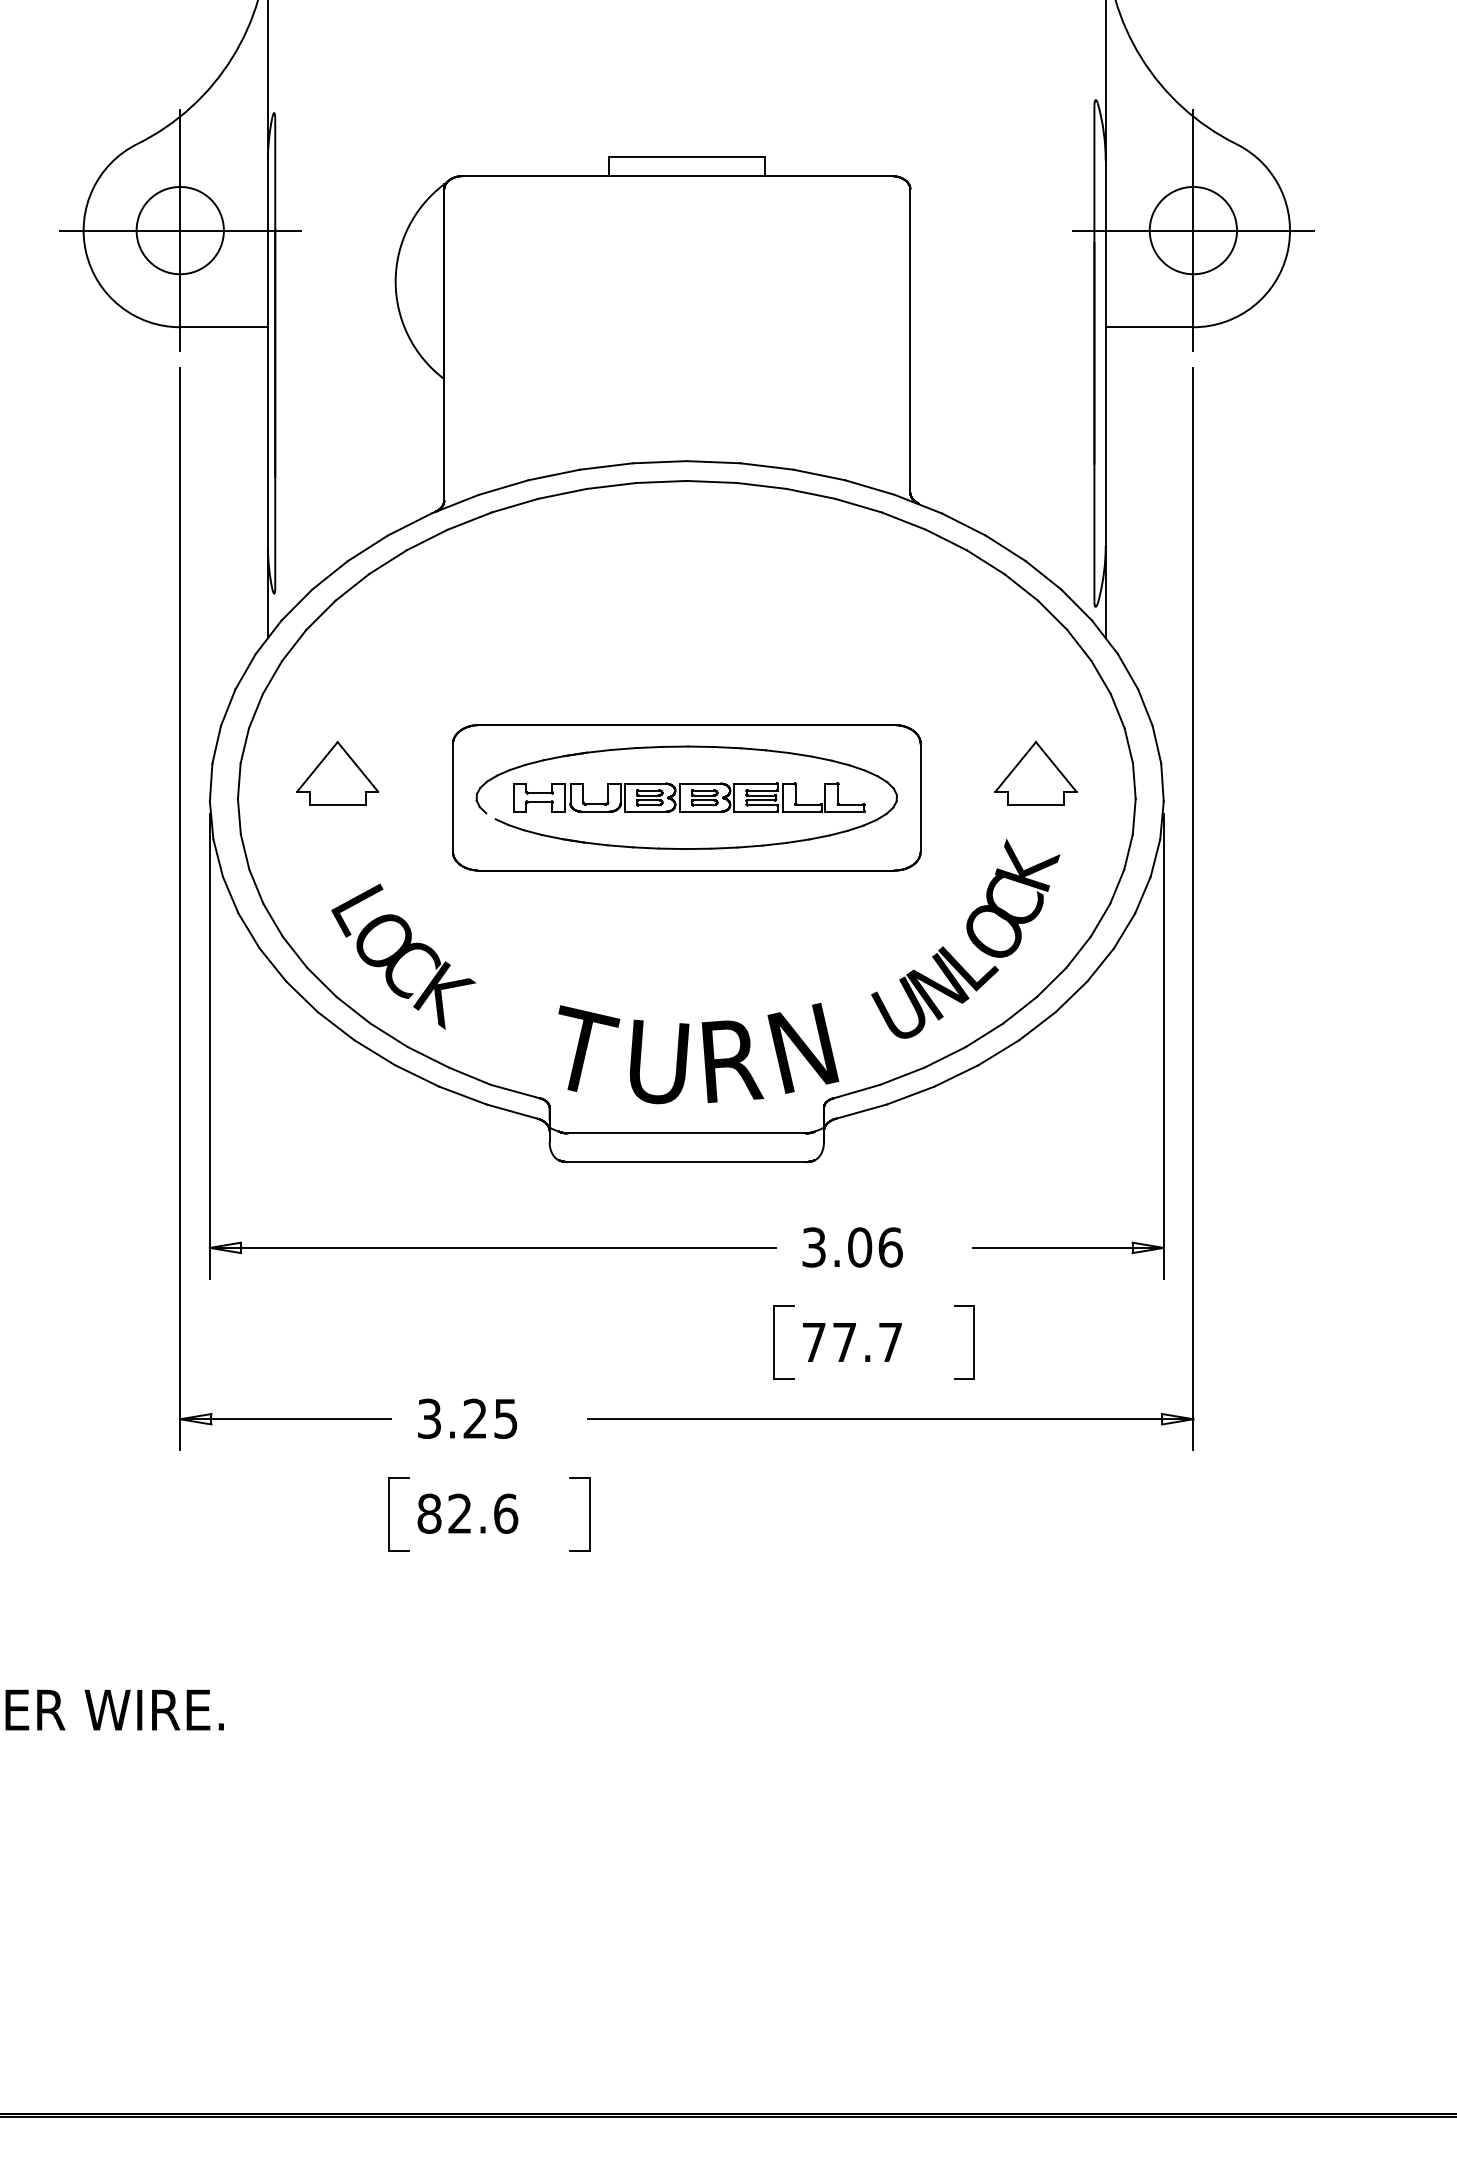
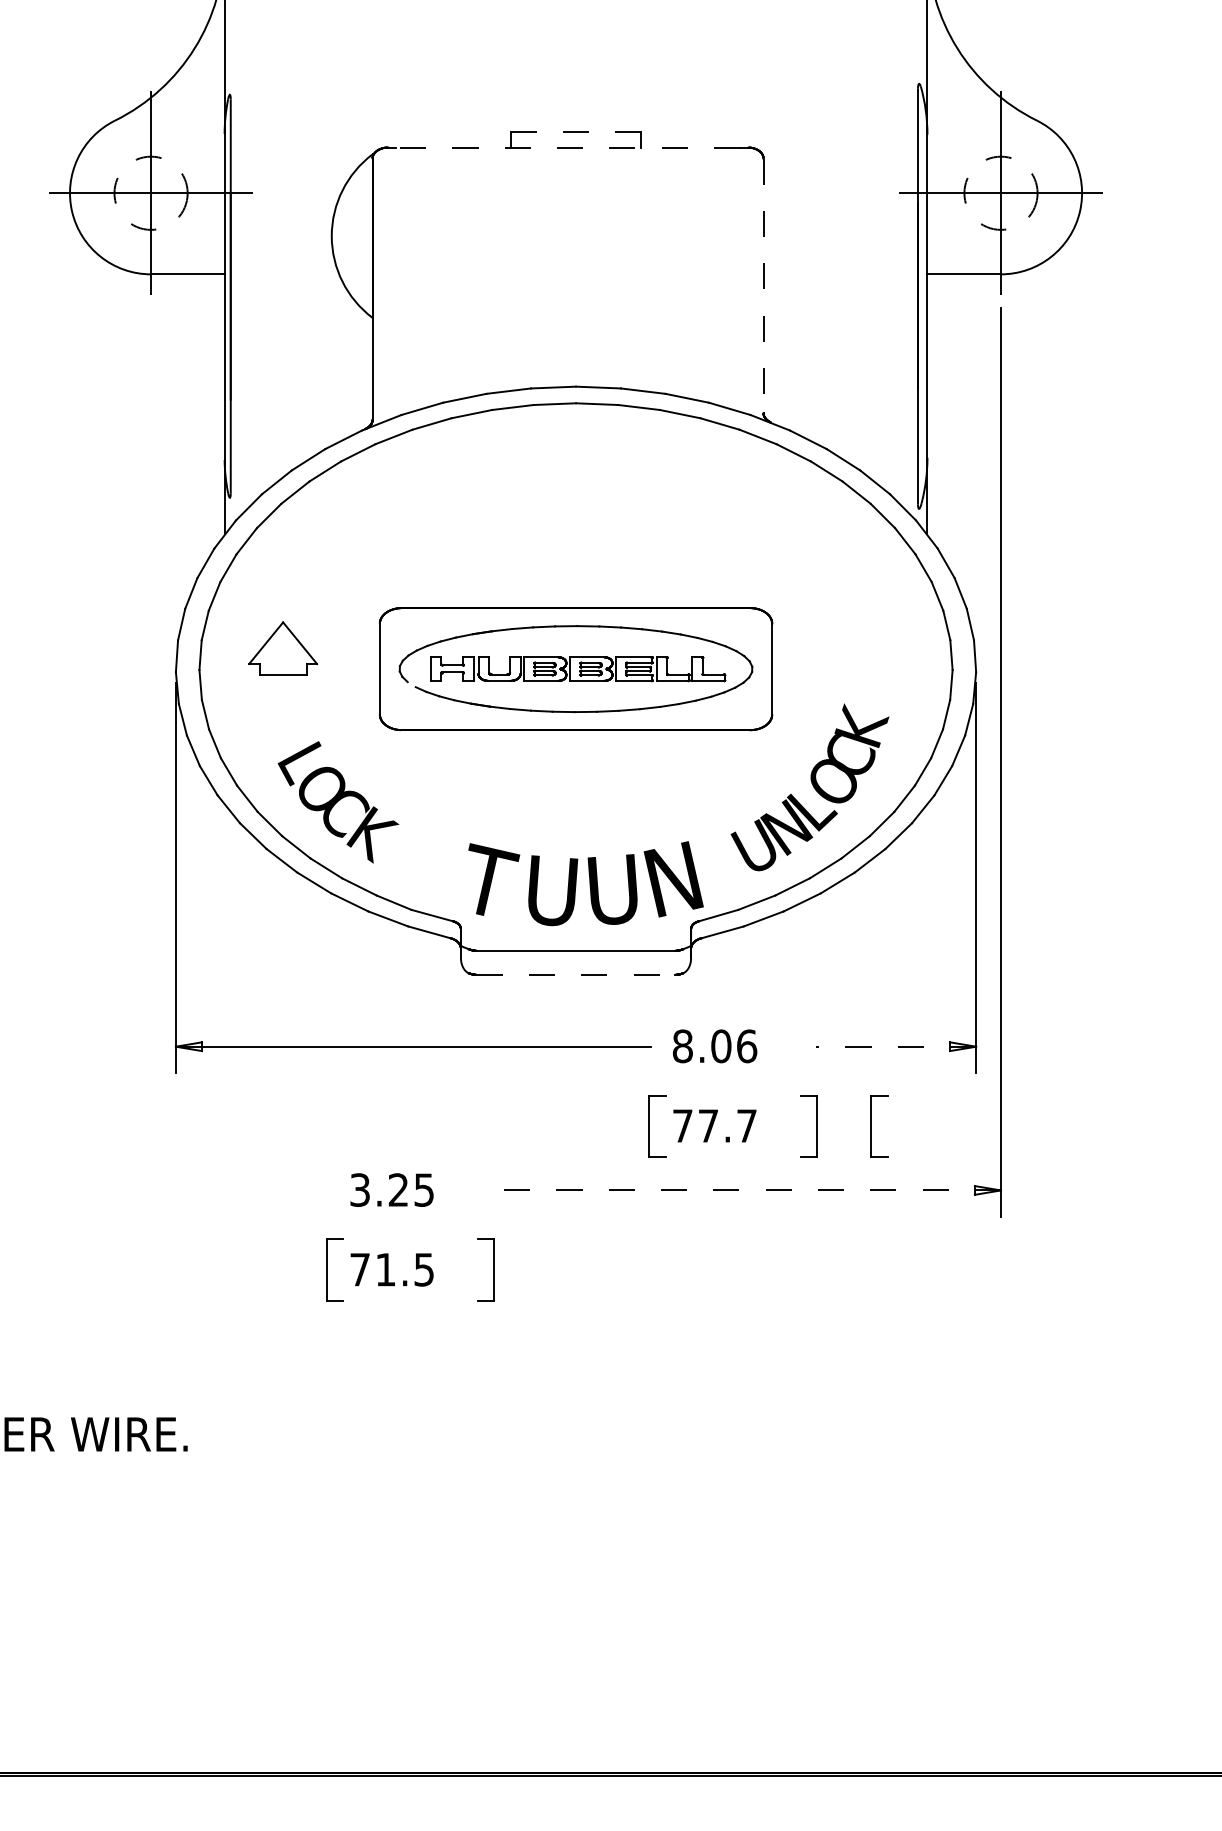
line: (686, 156) -> (575, 131), solid -> dashed
line: (677, 176) -> (568, 147), solid -> dashed
circle: (179, 229) -> (150, 192), solid -> dashed
circle: (1192, 229) -> (1000, 192), solid -> dashed
line: (910, 341) -> (763, 286), solid -> dashed
part: (1035, 773) -> (868, 648), removed
part: (180, 909) -> (151, 762), removed
text: (731, 1060) -> (613, 889), R -> U
line: (687, 1161) -> (576, 974), solid -> dashed
text: (813, 1247) -> (682, 1046), 3.06 -> 8.06
line: (1067, 1247) -> (895, 1046), solid -> dashed
part: (1039, 1343) -> (871, 1126), added
line: (891, 1419) -> (747, 1190), solid -> dashed
text: (468, 1513) -> (392, 1269), 82.6 -> 71.5

